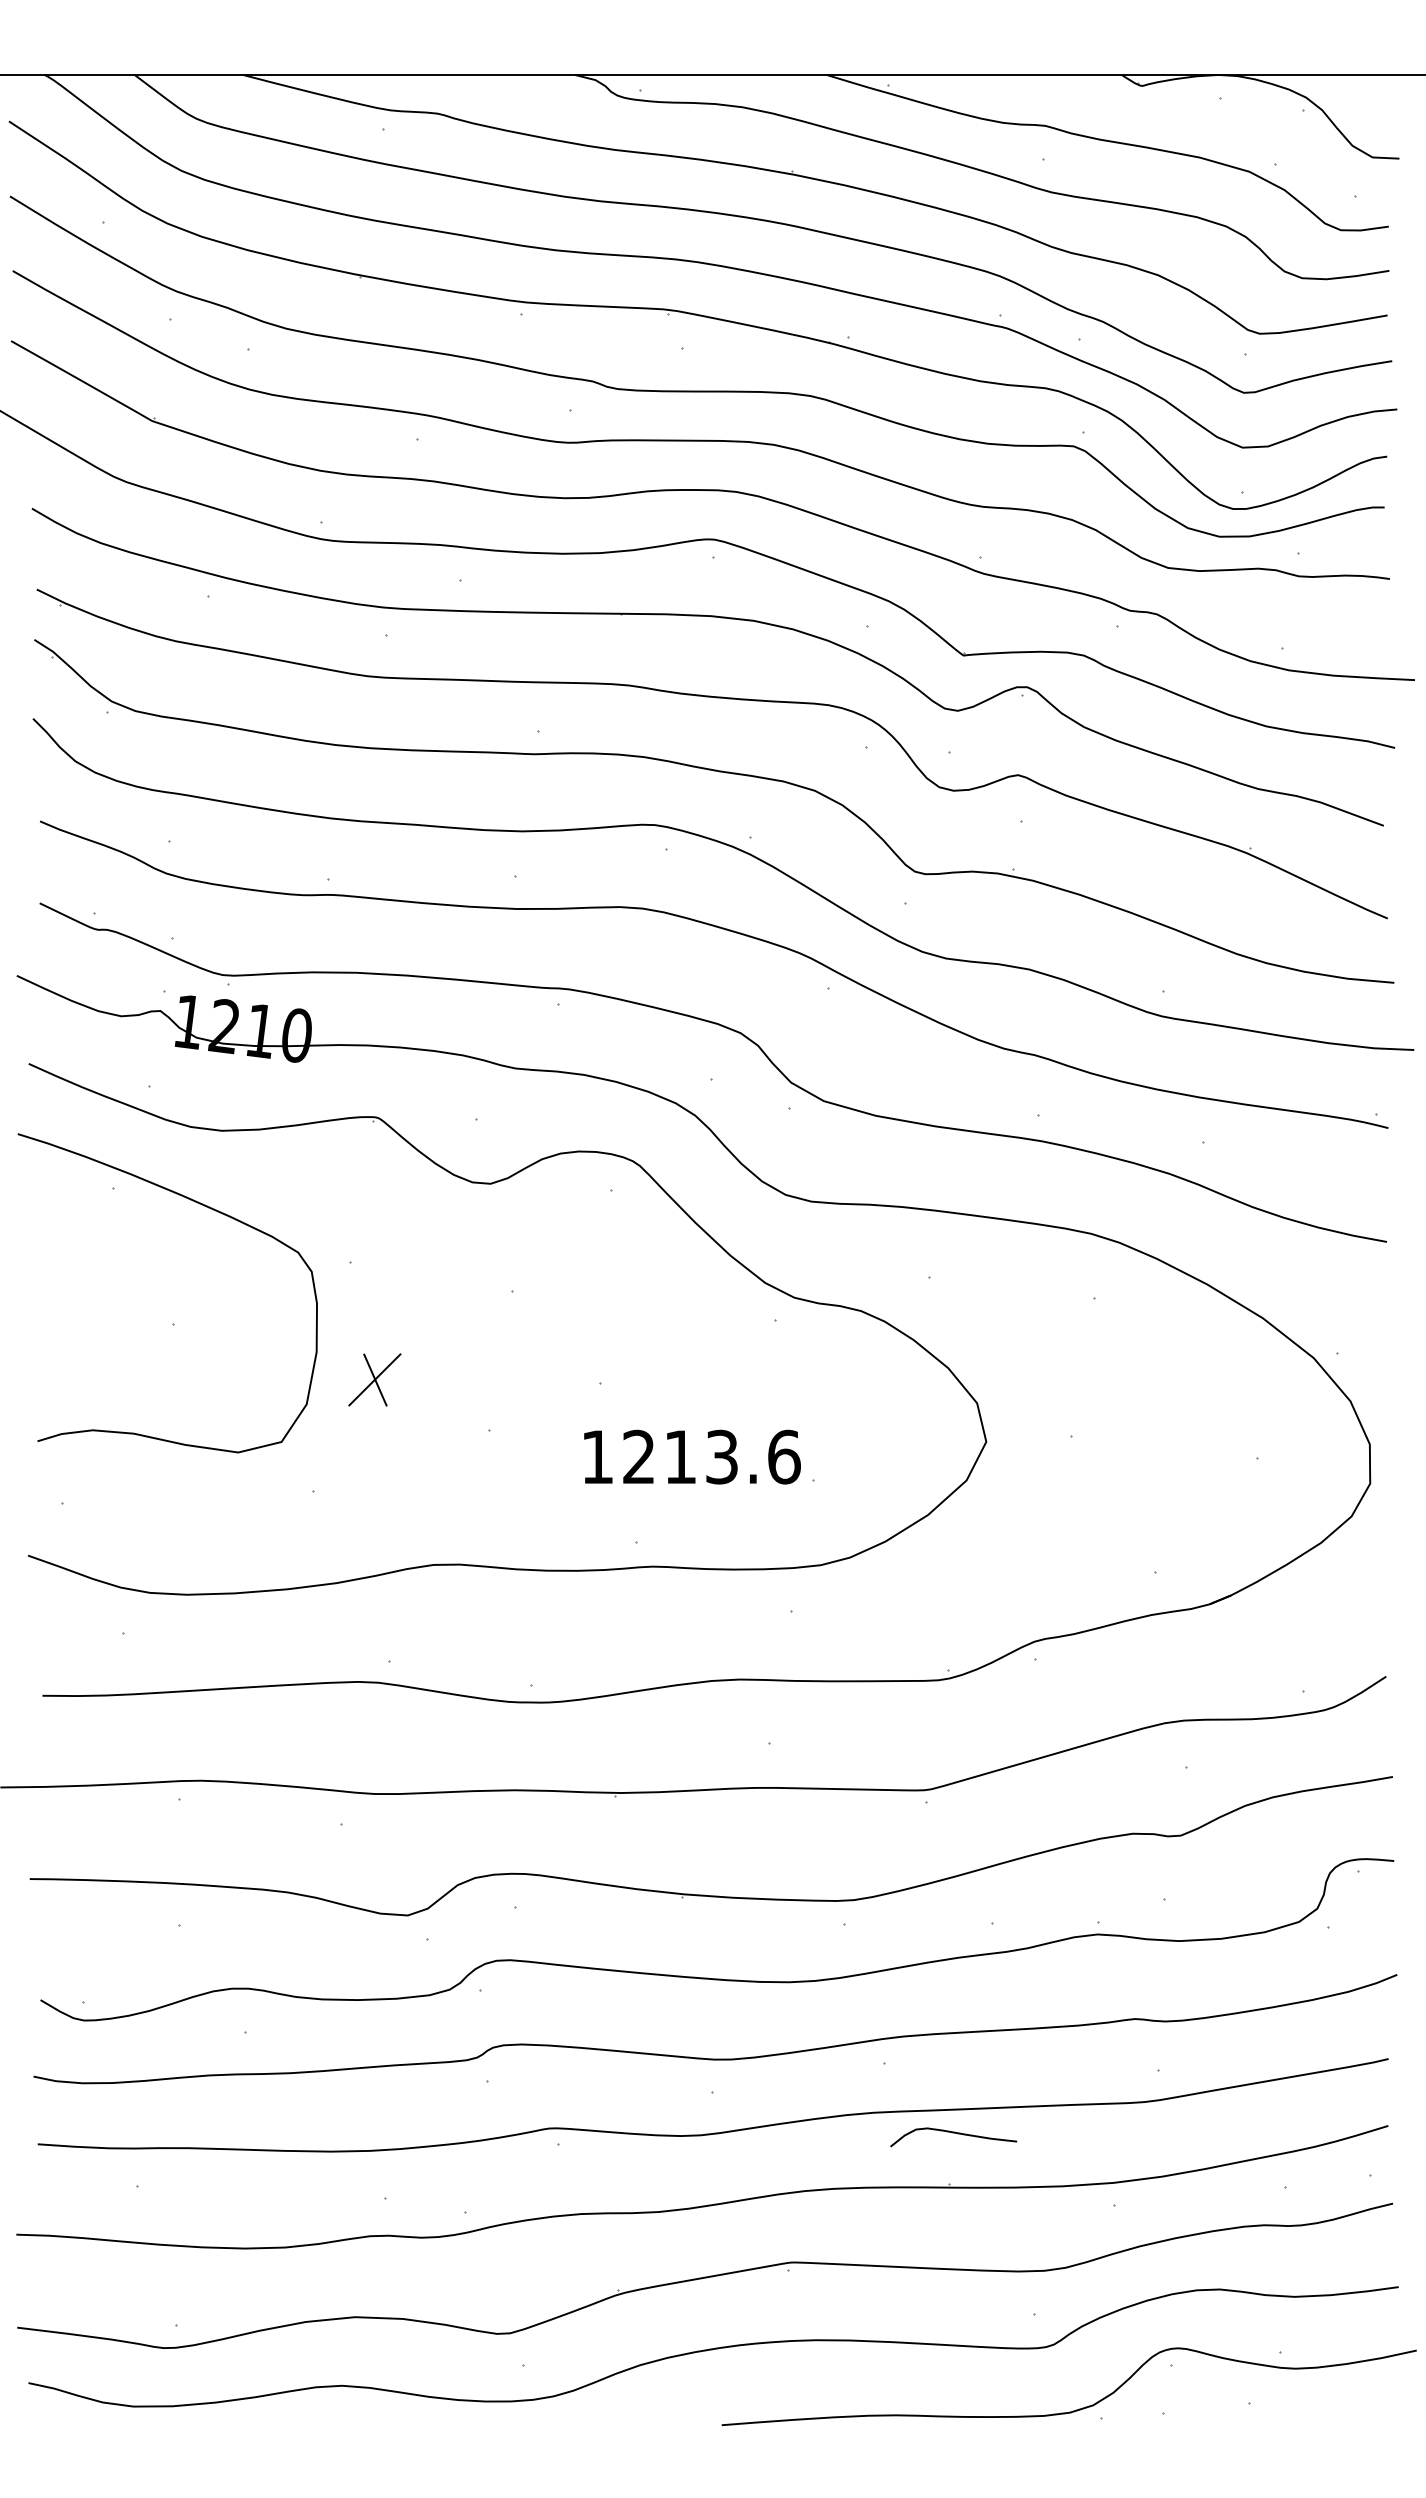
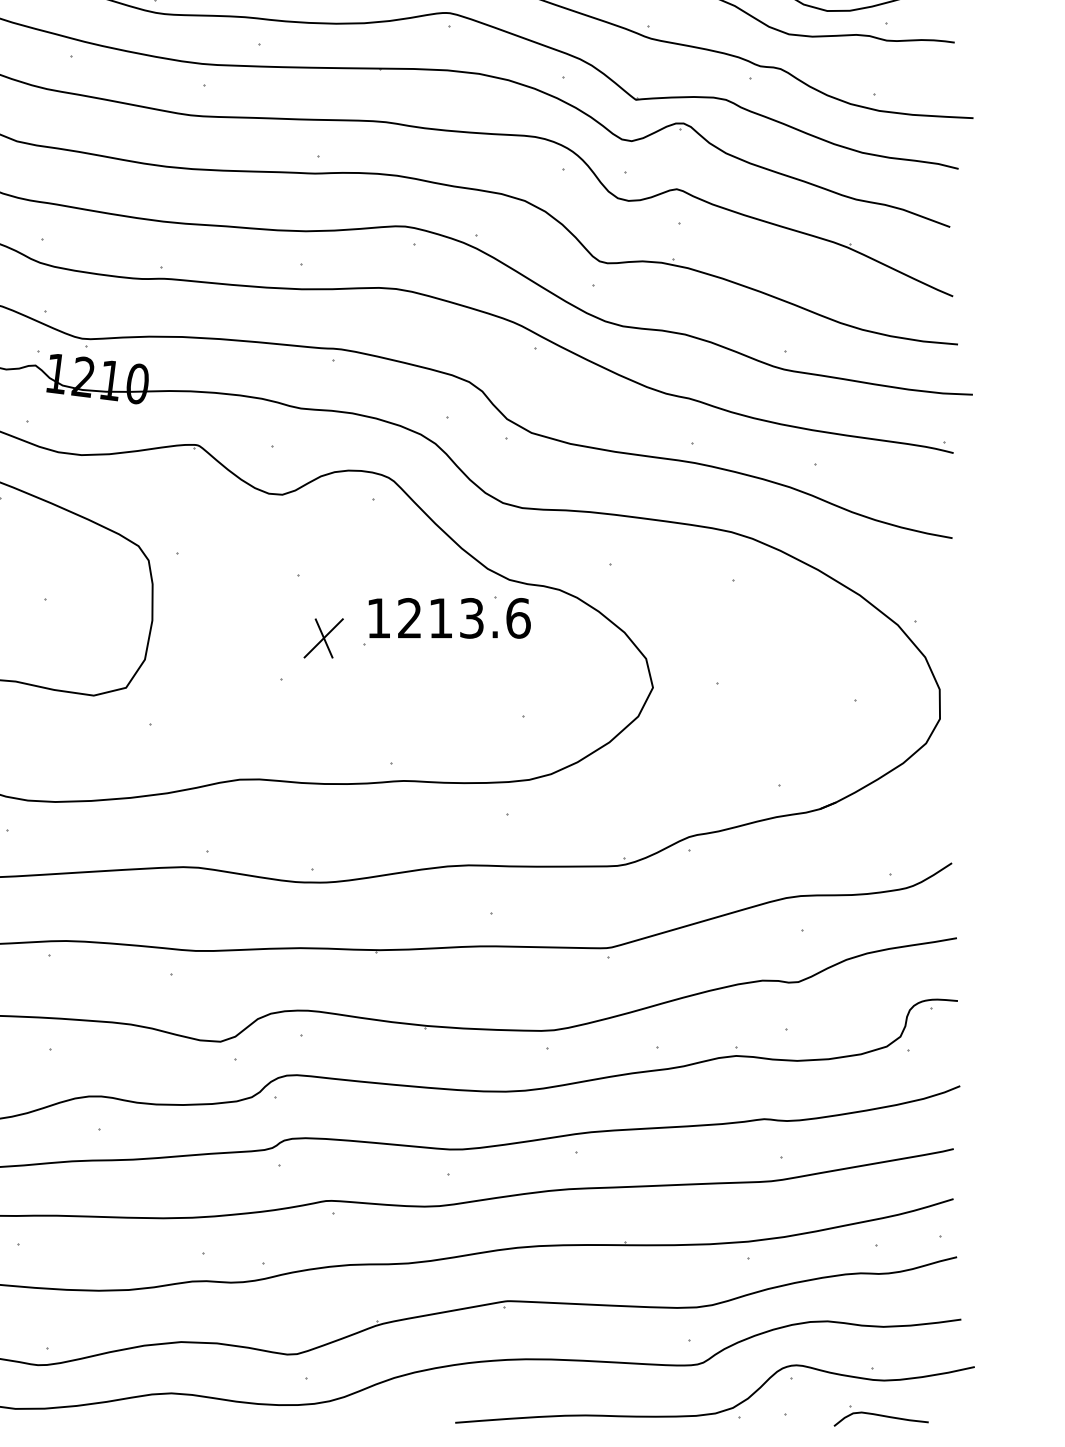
part: (374, 1379) -> (323, 638), moved
text: (692, 1456) -> (449, 617), moved
curve: (953, 2133) -> (881, 1416), moved

